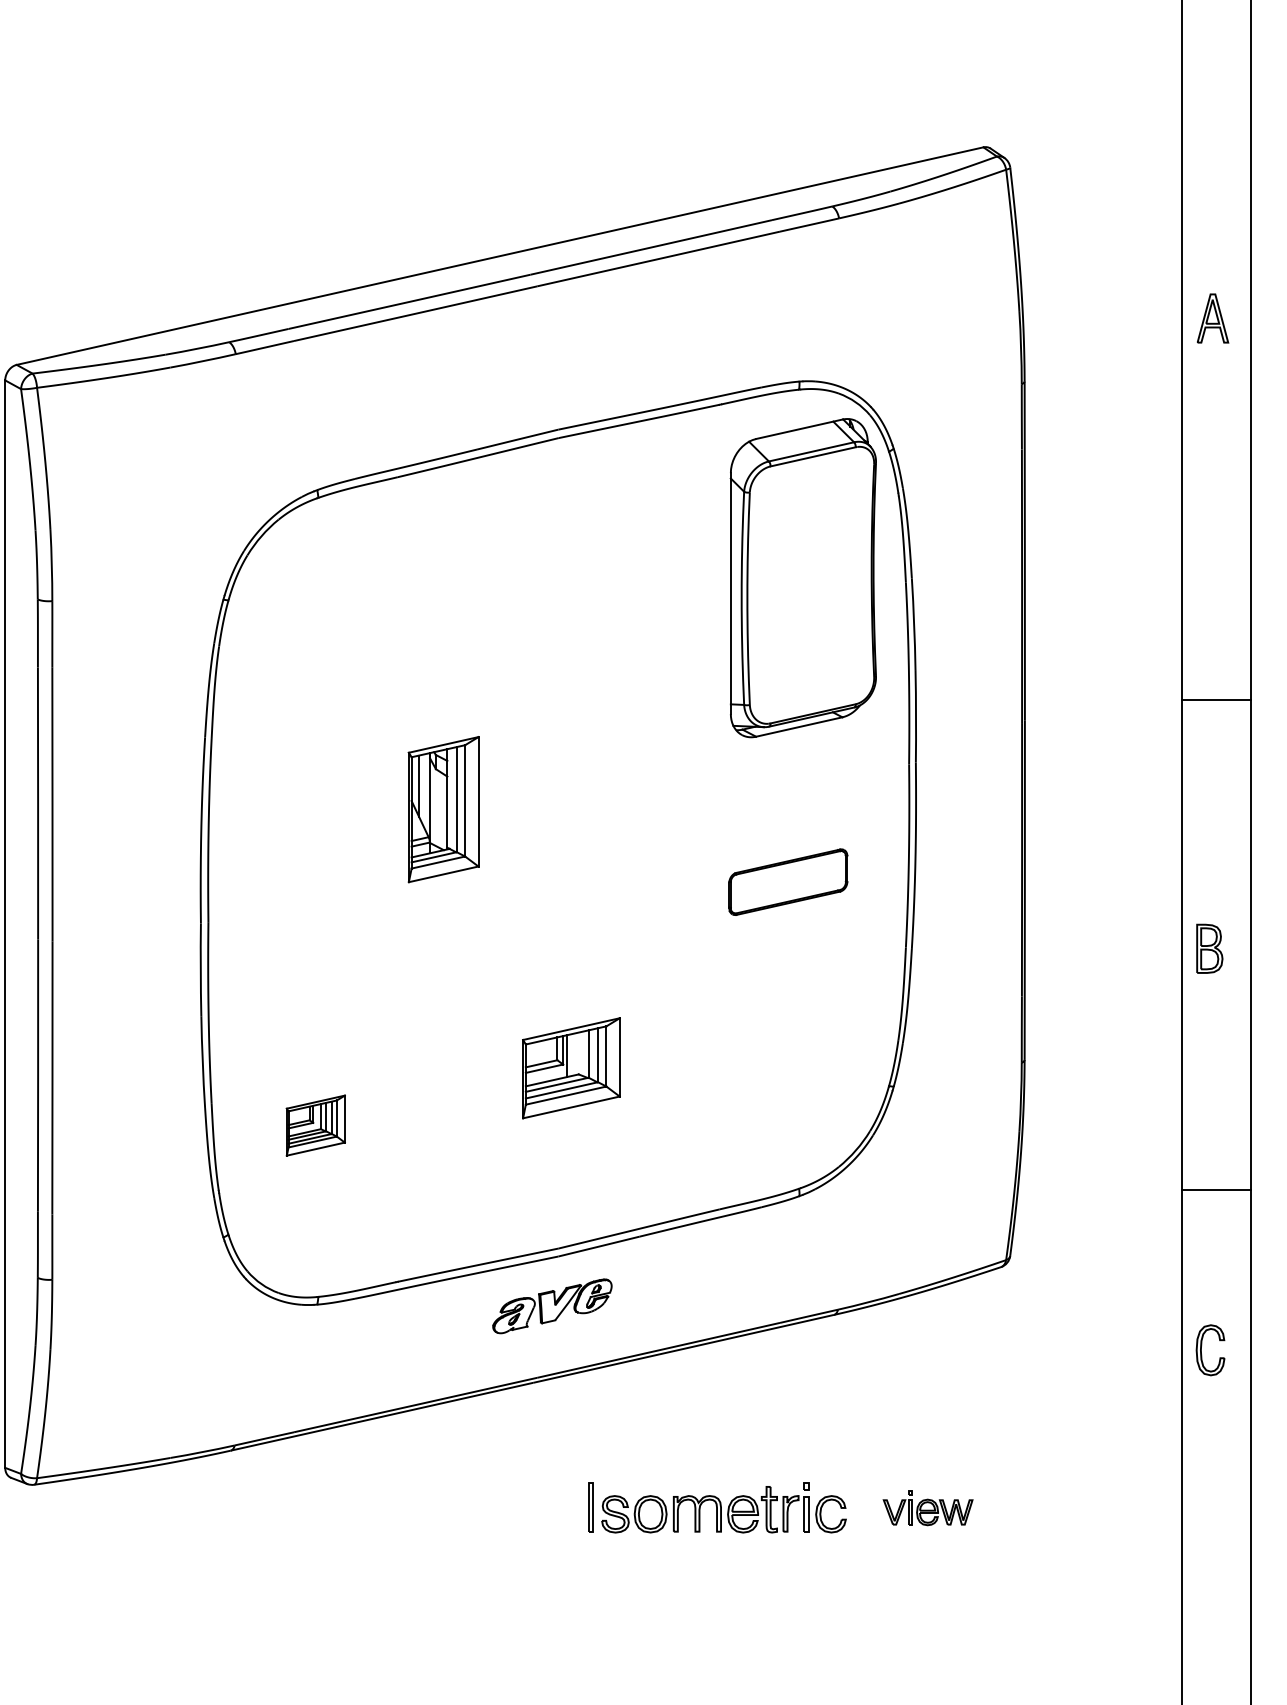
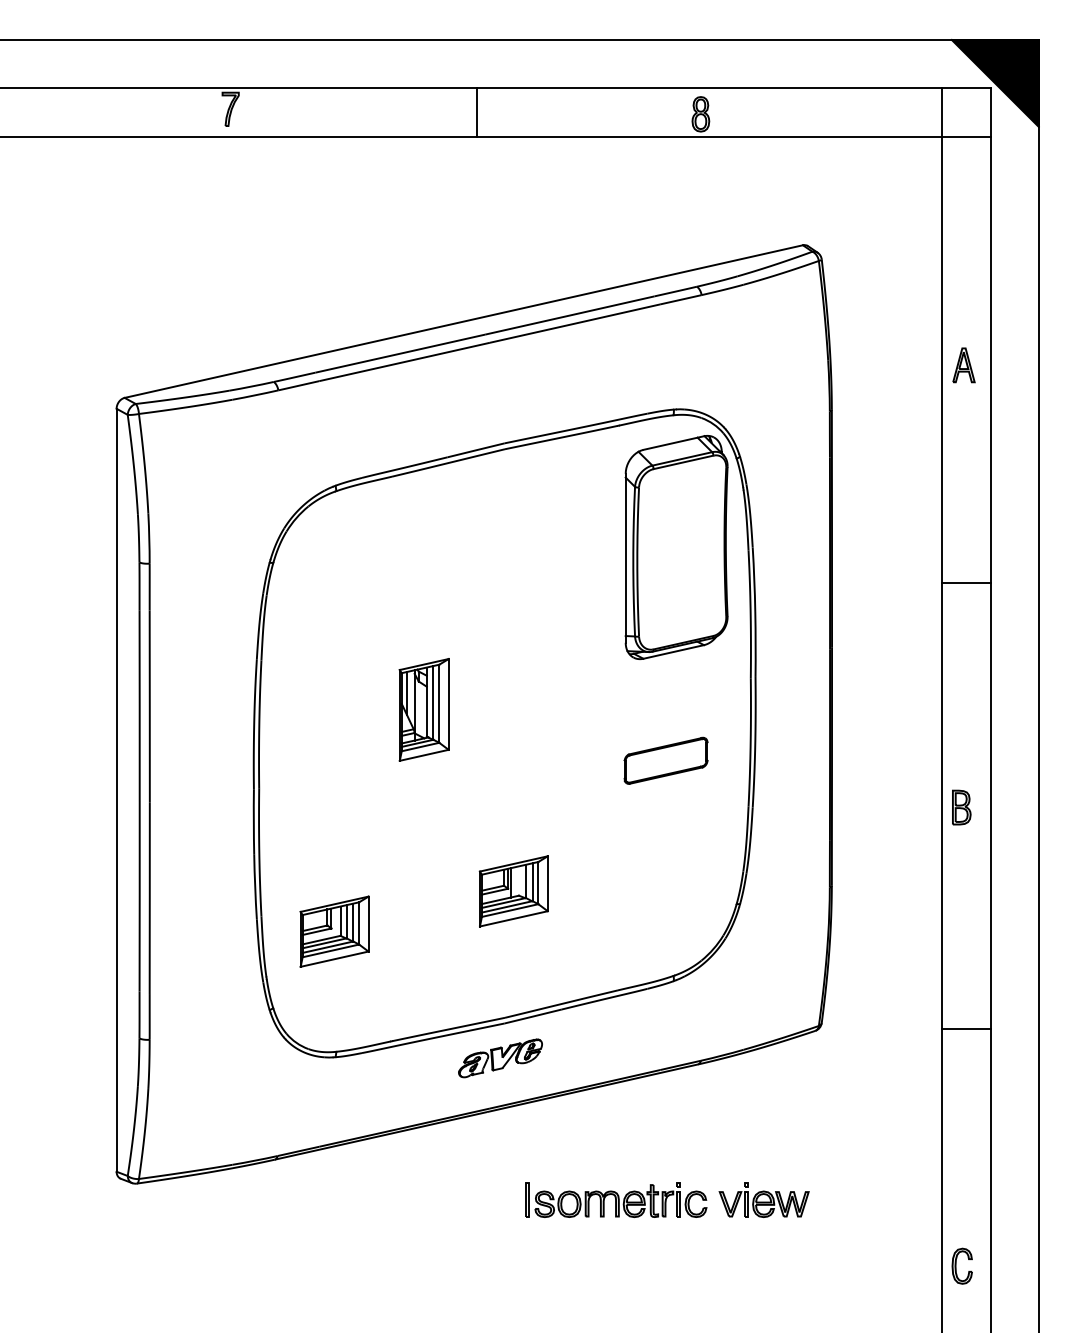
line: (1216, 699) -> (966, 582), moved
part: (315, 1125) -> (334, 931), size x1.67
line: (1216, 1191) -> (966, 1029), moved
part: (1209, 1349) -> (961, 1265), moved
part: (927, 1507) -> (763, 1199), size x1.43

